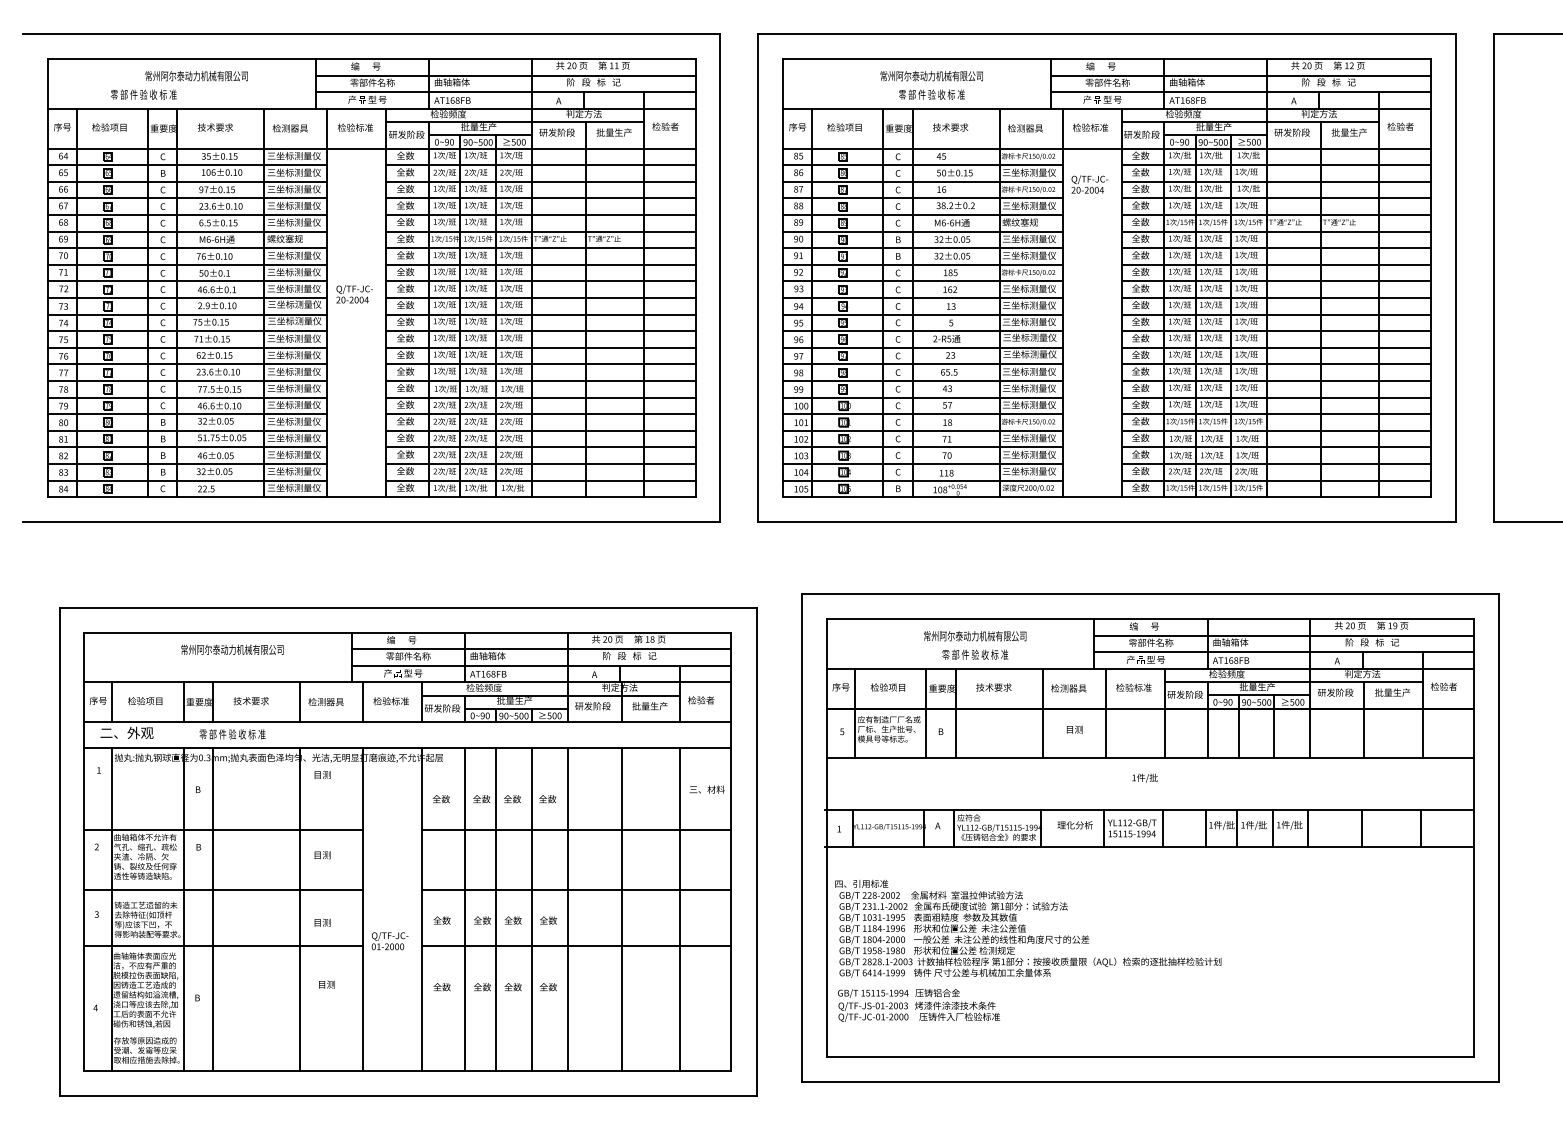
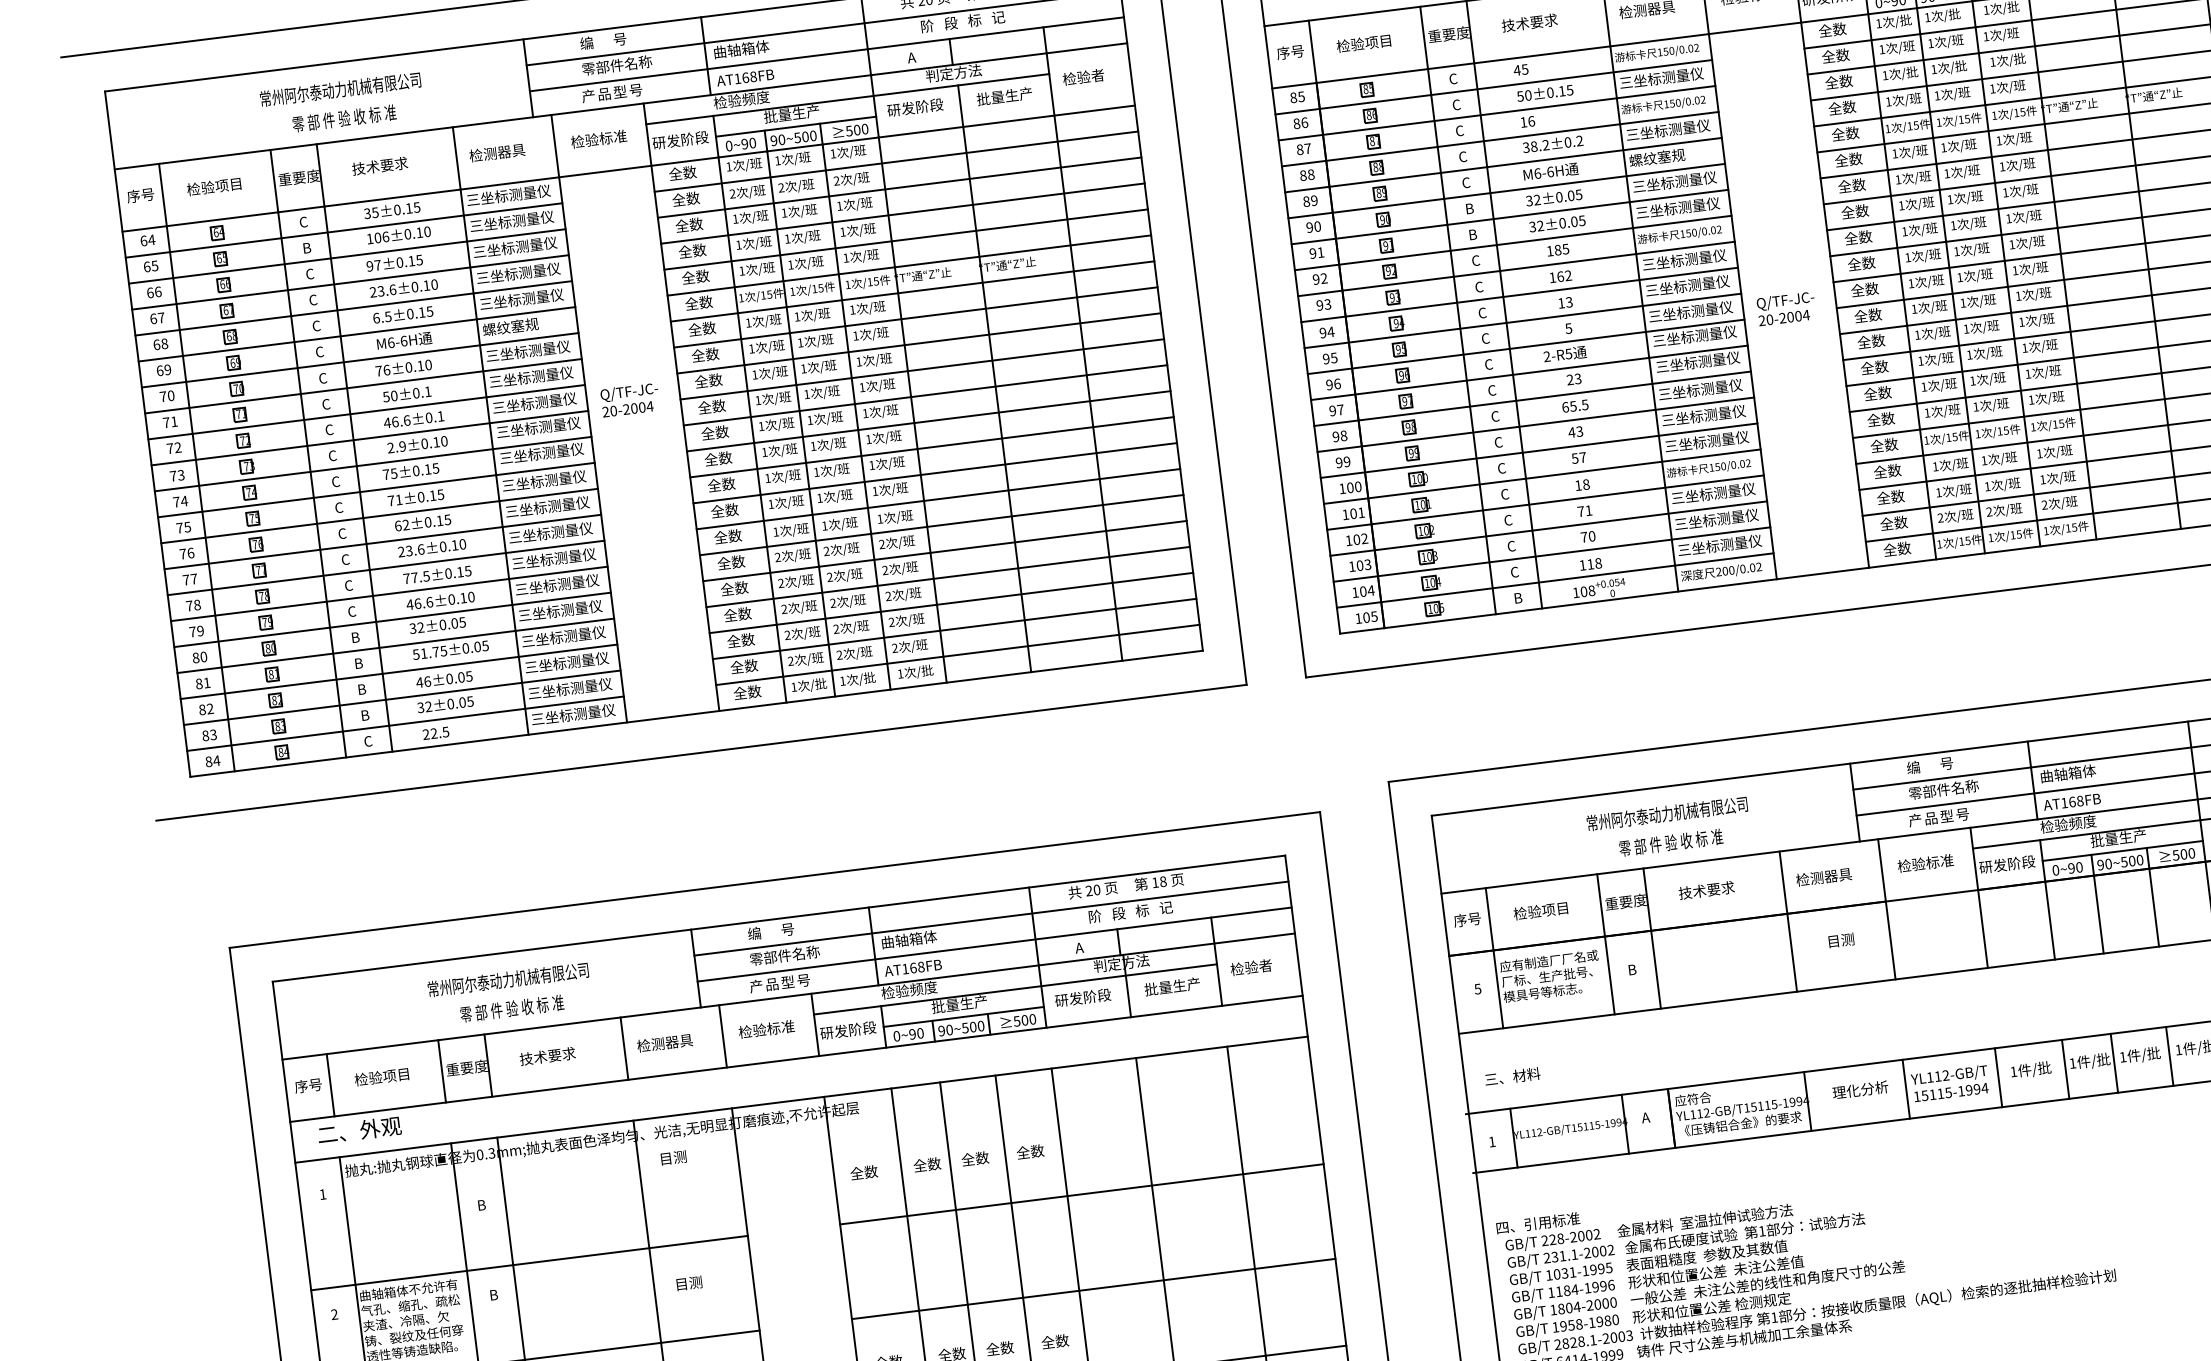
text: (143, 94) -> (343, 118), moved
text: (1089, 184) -> (1785, 308), moved
text: (232, 734) -> (511, 1008), moved
text: (1144, 777) -> (2029, 1069), moved
text: (706, 789) -> (1511, 1076), moved

